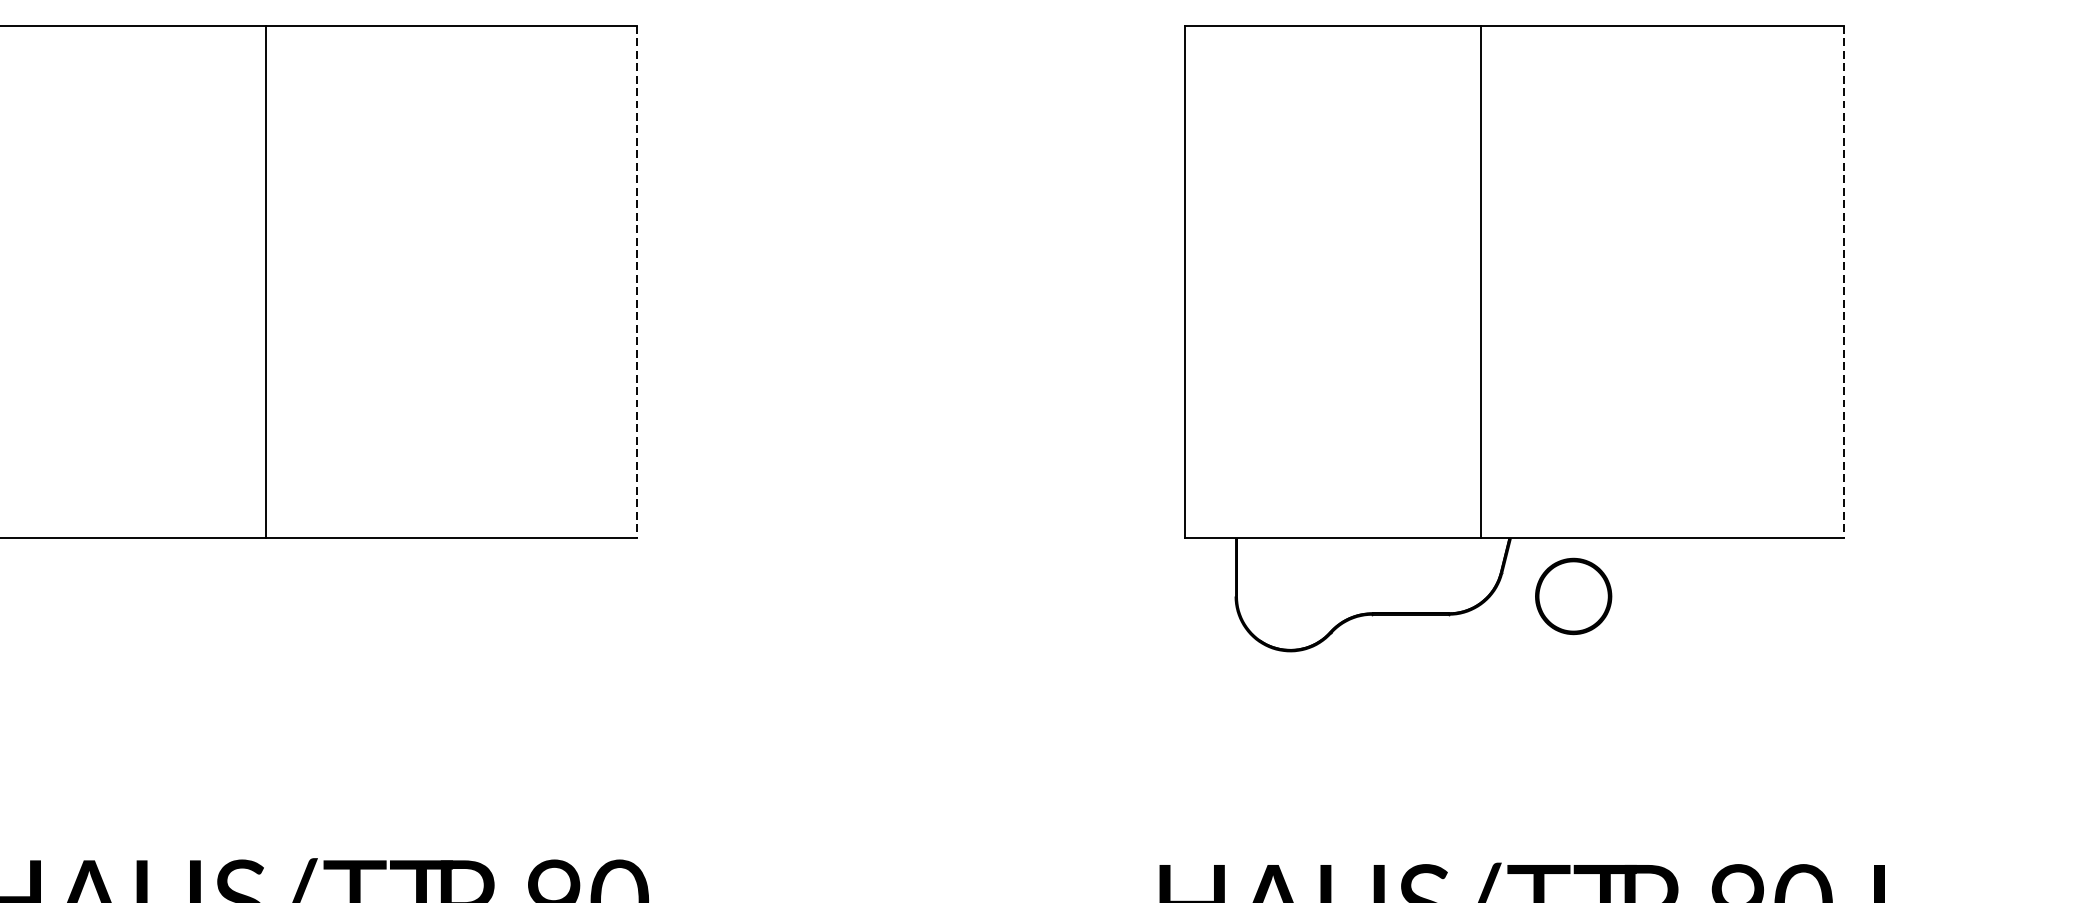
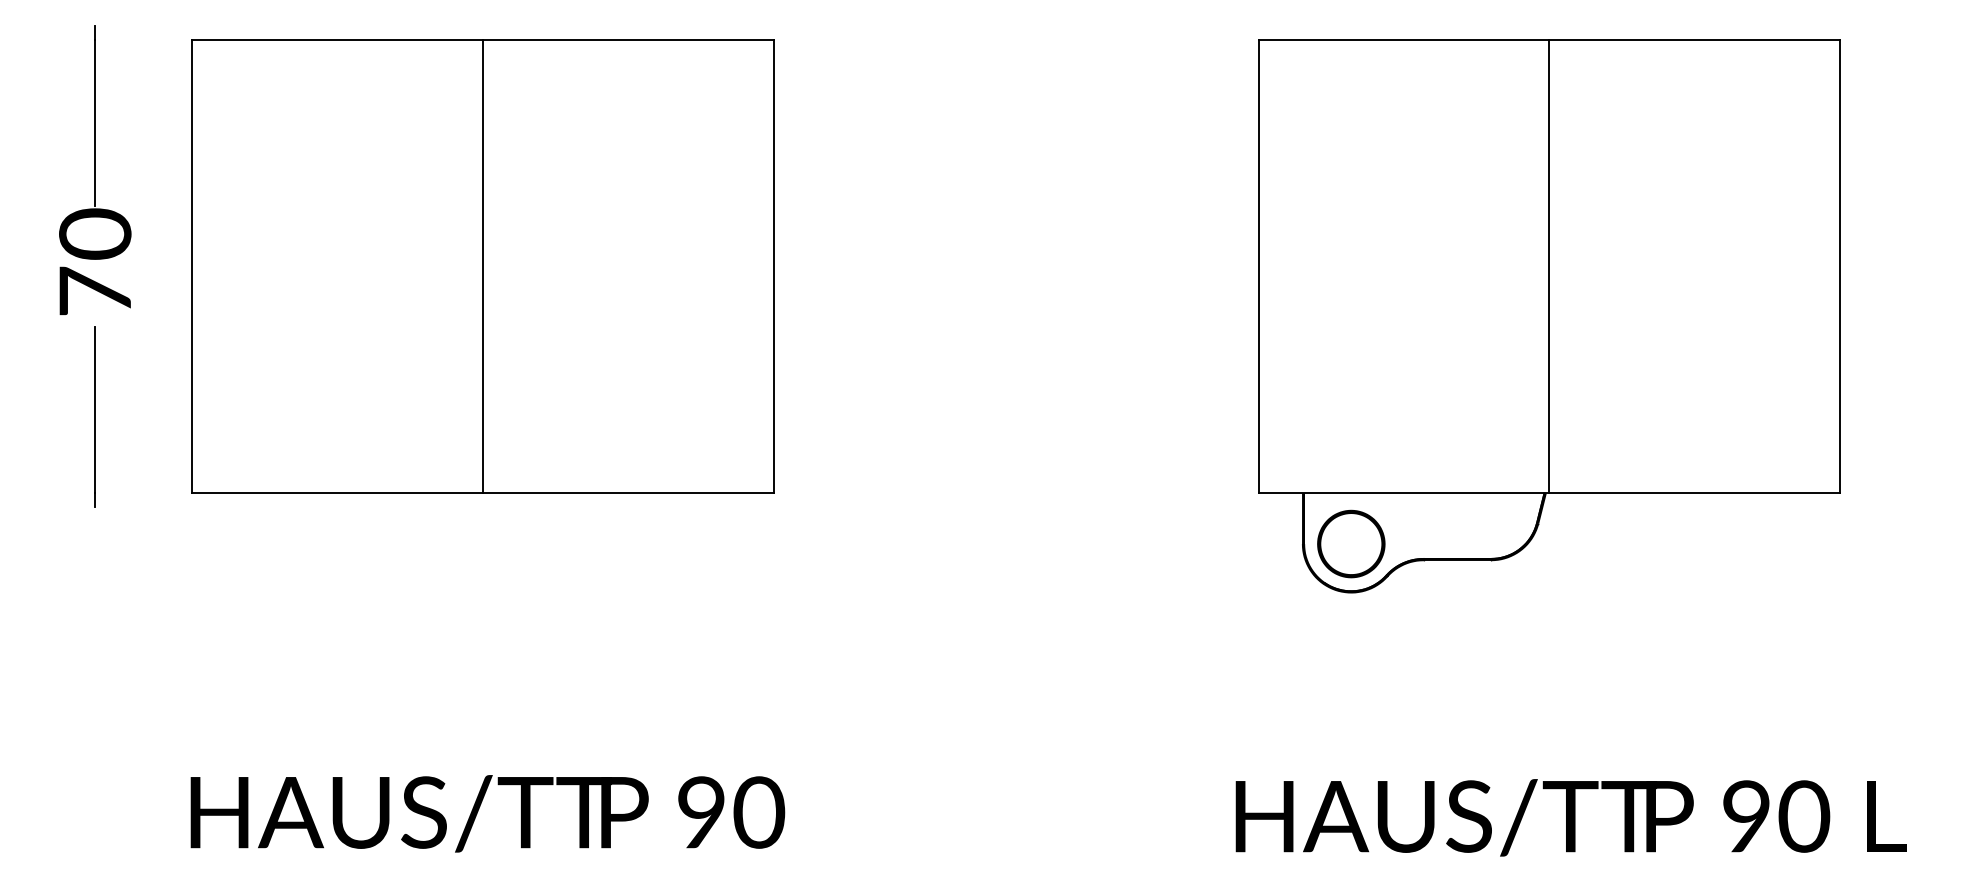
line: (266, 282) -> (483, 266), moved
line: (637, 282) -> (774, 266), dashed -> solid
line: (1480, 282) -> (1549, 266), moved
line: (1844, 282) -> (1840, 266), dashed -> solid
part: (1573, 595) -> (1351, 543), moved

